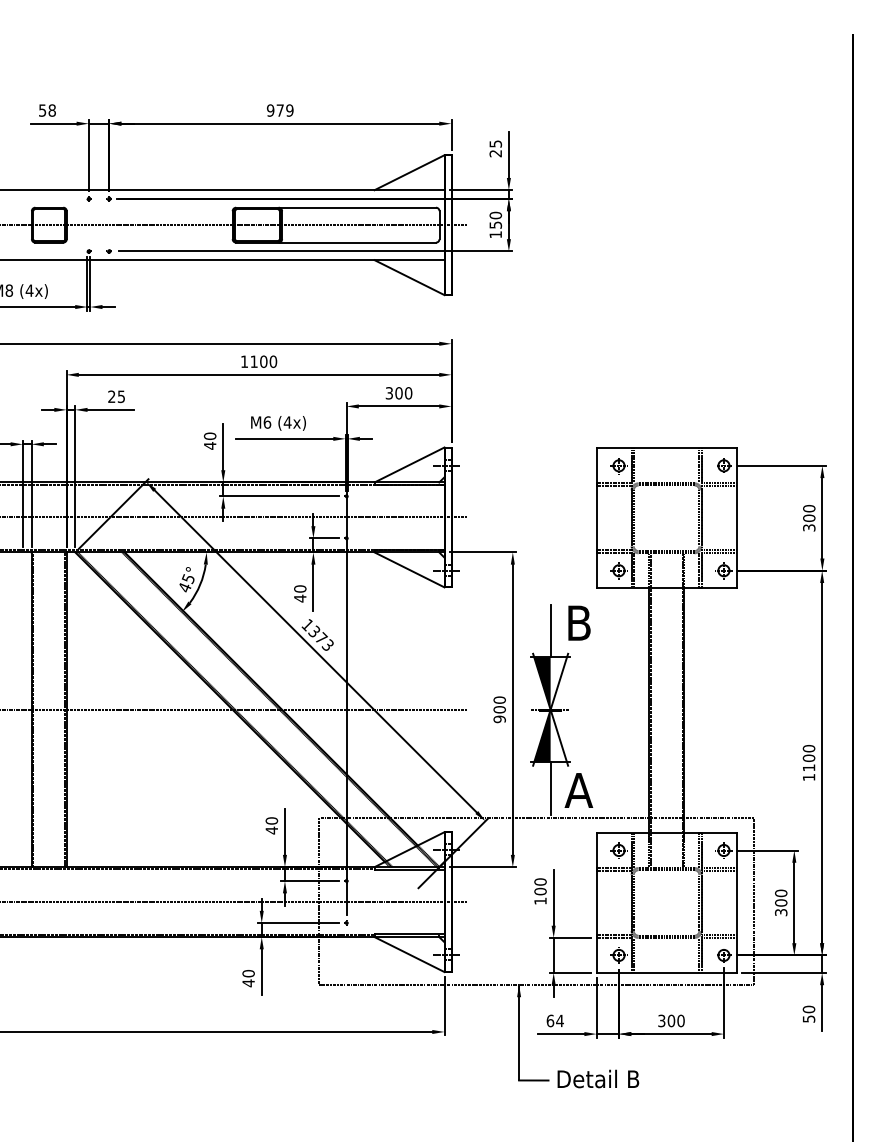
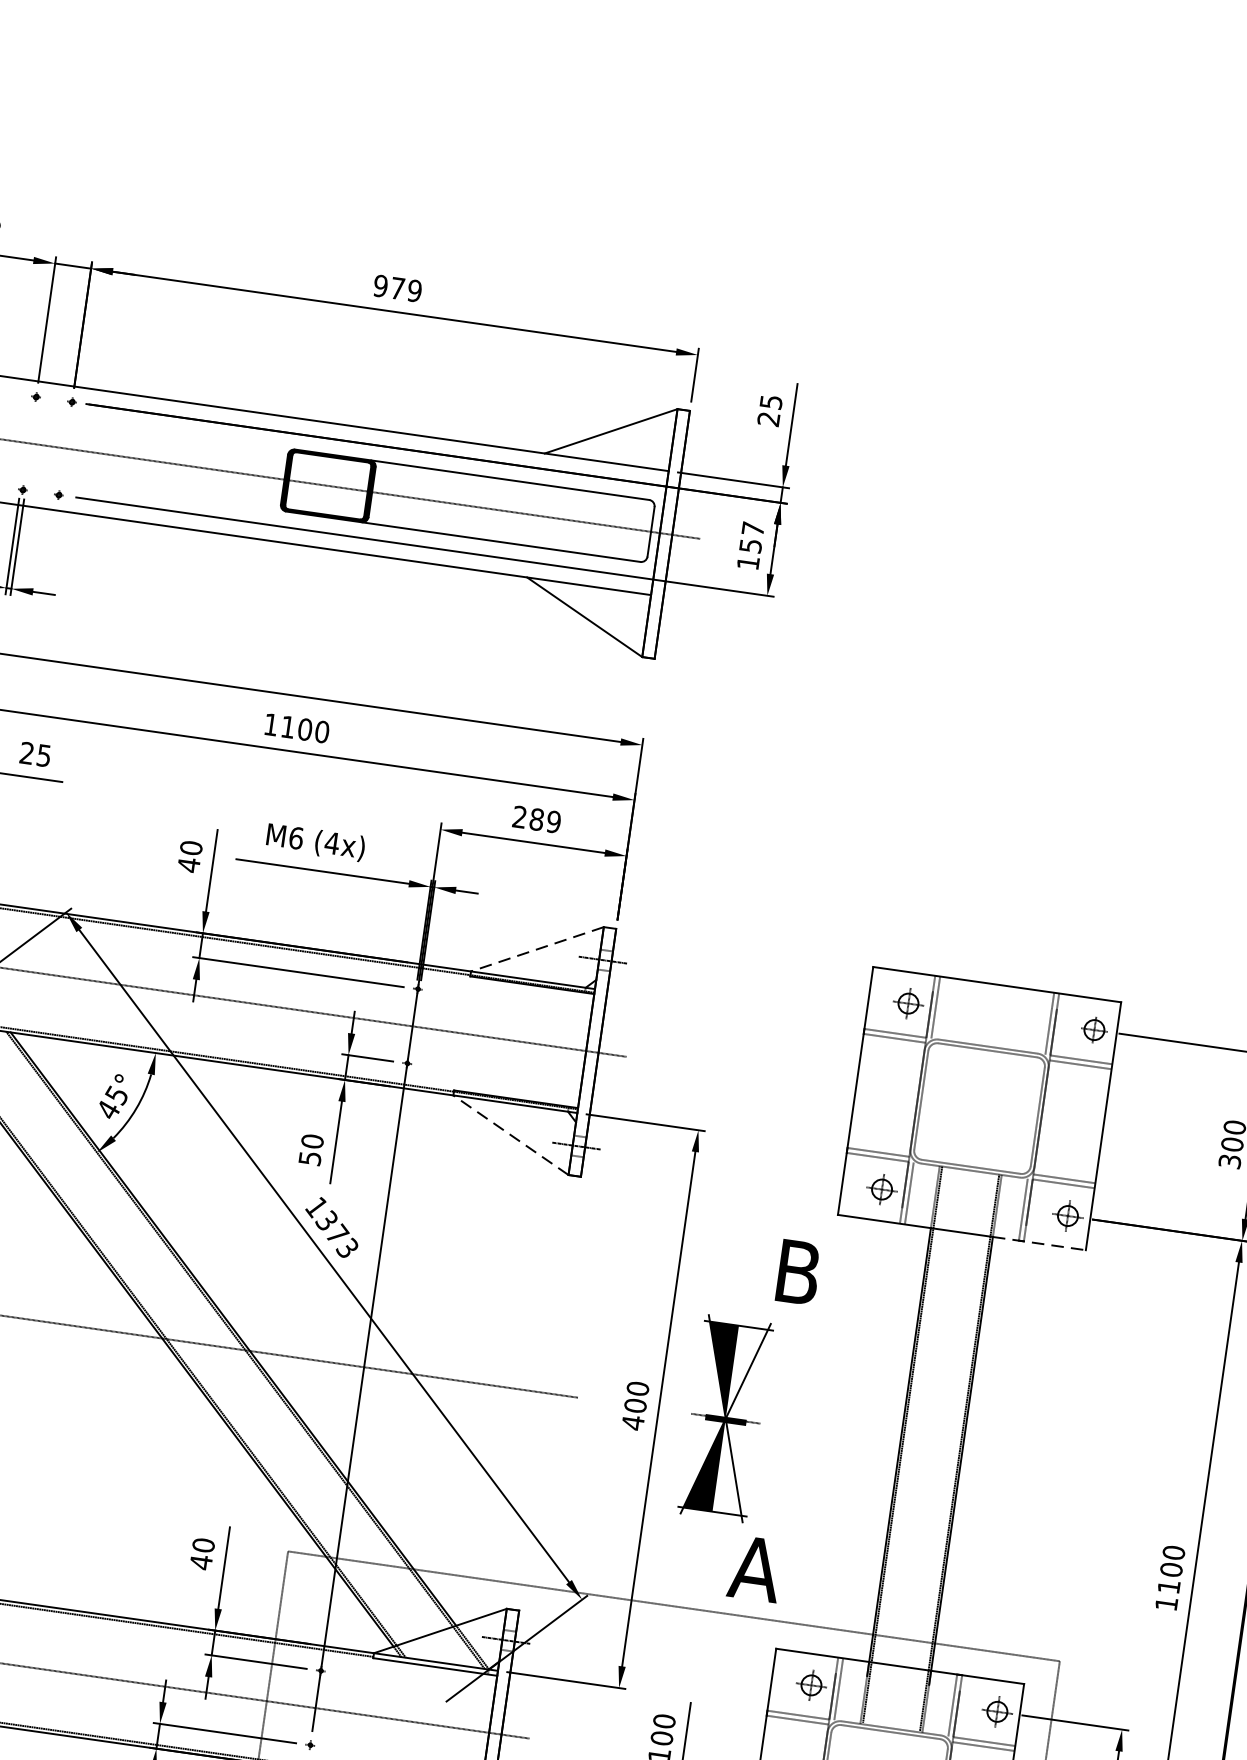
text: (495, 215) -> (752, 528), 150 -> 157
text: (398, 393) -> (535, 819), 300 -> 289
line: (409, 465) -> (537, 950), solid -> dashed
line: (409, 569) -> (511, 1134), solid -> dashed
line: (710, 588) -> (1039, 1244), solid -> dashed
text: (300, 598) -> (310, 1158), 40 -> 50
line: (550, 630) -> (745, 1278), removed
text: (499, 719) -> (632, 1423), 900 -> 400
line: (550, 788) -> (705, 1558), removed

